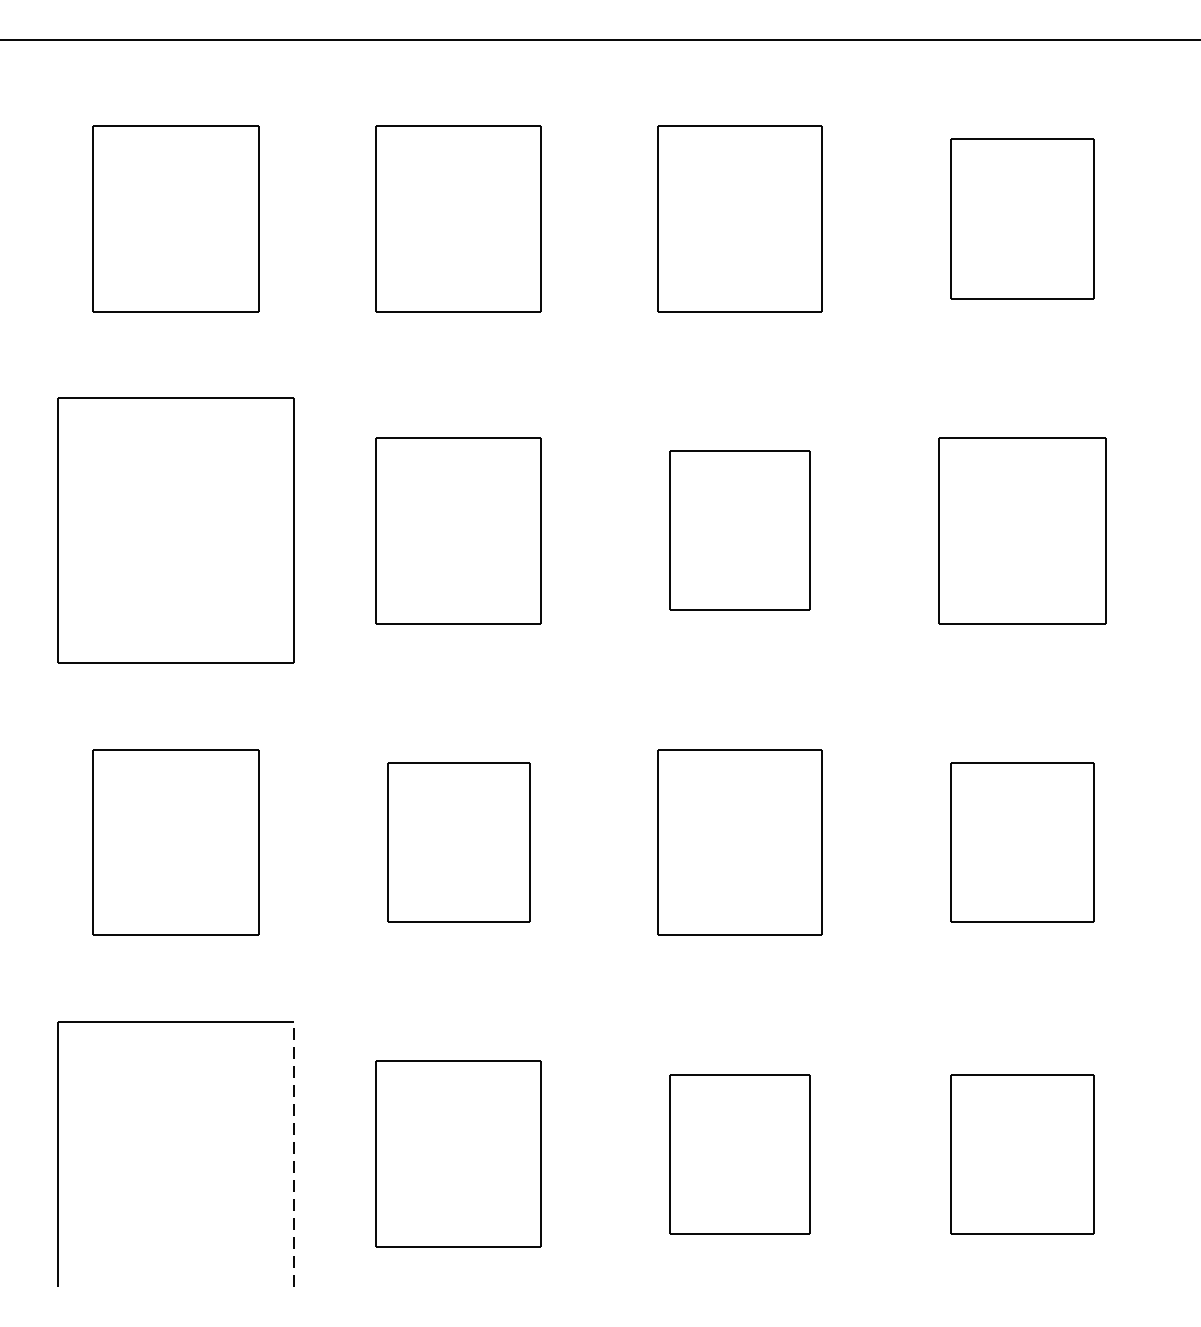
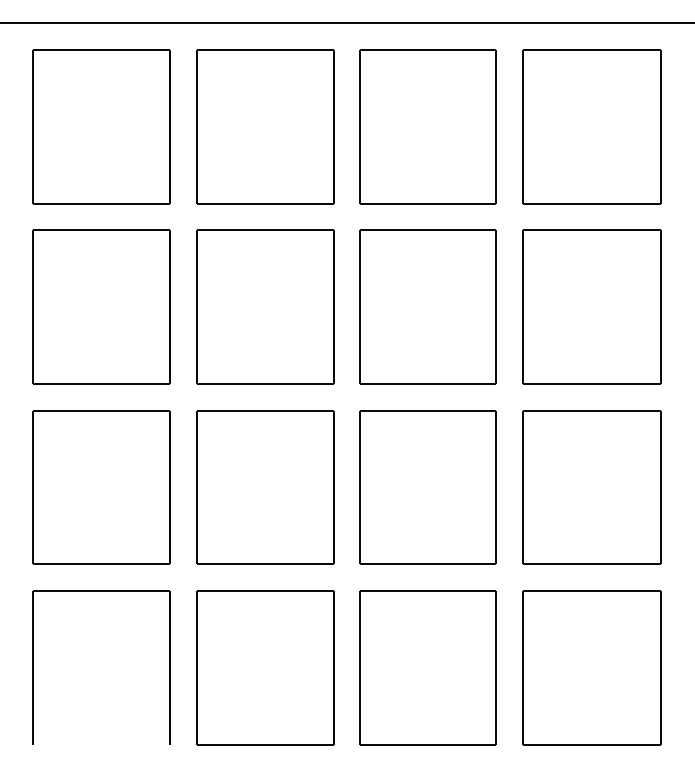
part: (175, 218) -> (101, 126), size x1.43
part: (458, 218) -> (265, 126), size x1.43
part: (738, 218) -> (427, 126), size x1.43
part: (1022, 218) -> (591, 126), size x1.67
part: (458, 529) -> (265, 306), size x1.43
part: (738, 529) -> (427, 306), size x1.67
part: (1022, 529) -> (591, 306), size x1.43
part: (175, 842) -> (101, 487), size x1.43
part: (458, 842) -> (265, 487), size x1.67
part: (738, 842) -> (427, 487), size x1.43
part: (1022, 842) -> (591, 487), size x1.67
part: (458, 1153) -> (265, 667), size x1.43
part: (738, 1153) -> (427, 667), size x1.67
part: (1022, 1153) -> (591, 667), size x1.67
line: (294, 1155) -> (170, 668), dashed -> solid

